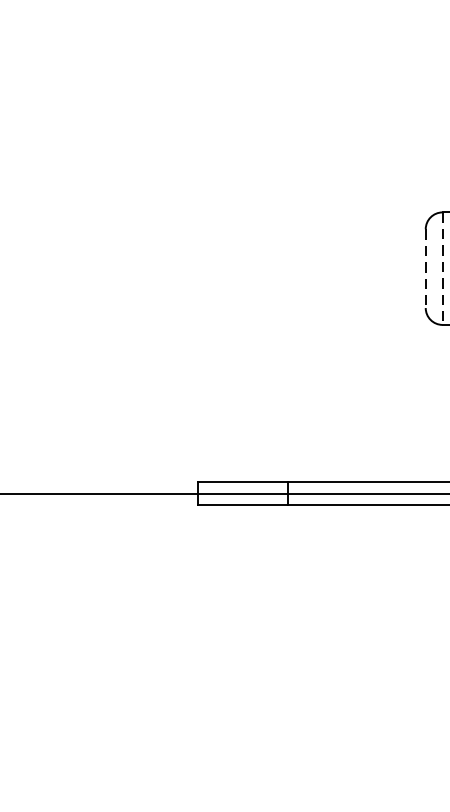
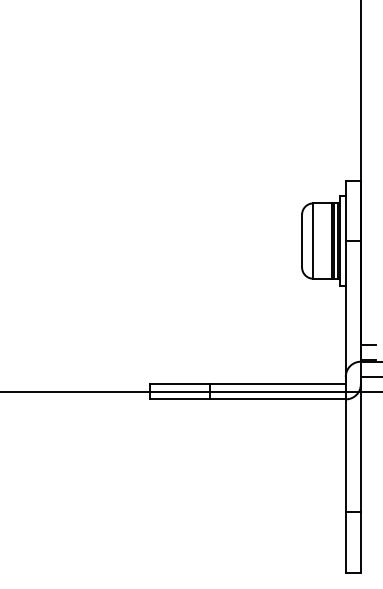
line: (426, 269) -> (302, 241), dashed -> solid
line: (442, 269) -> (313, 241), dashed -> solid

